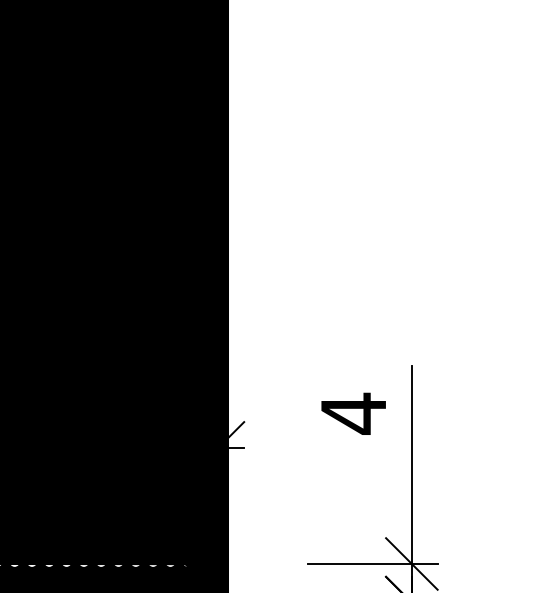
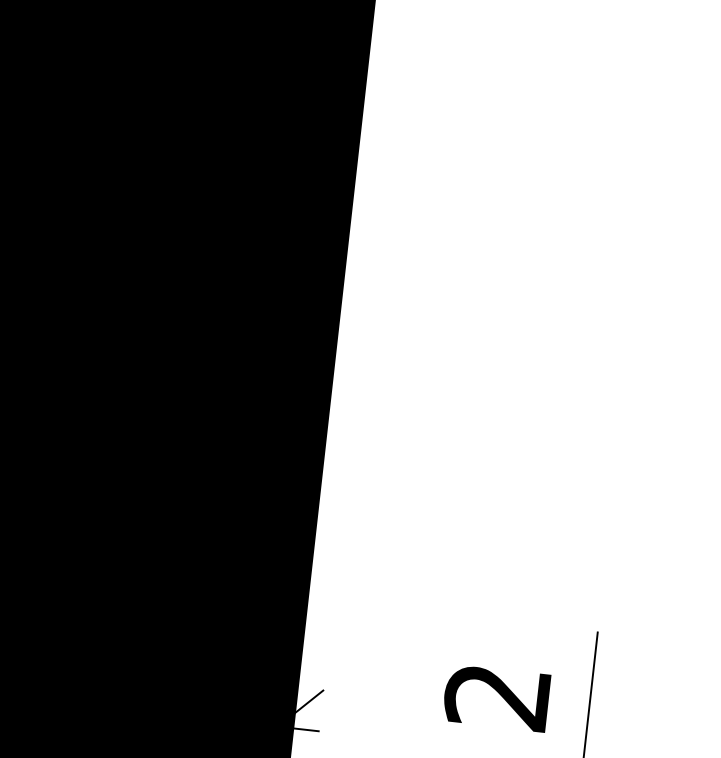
text: (352, 413) -> (495, 696), 4 -> 2

